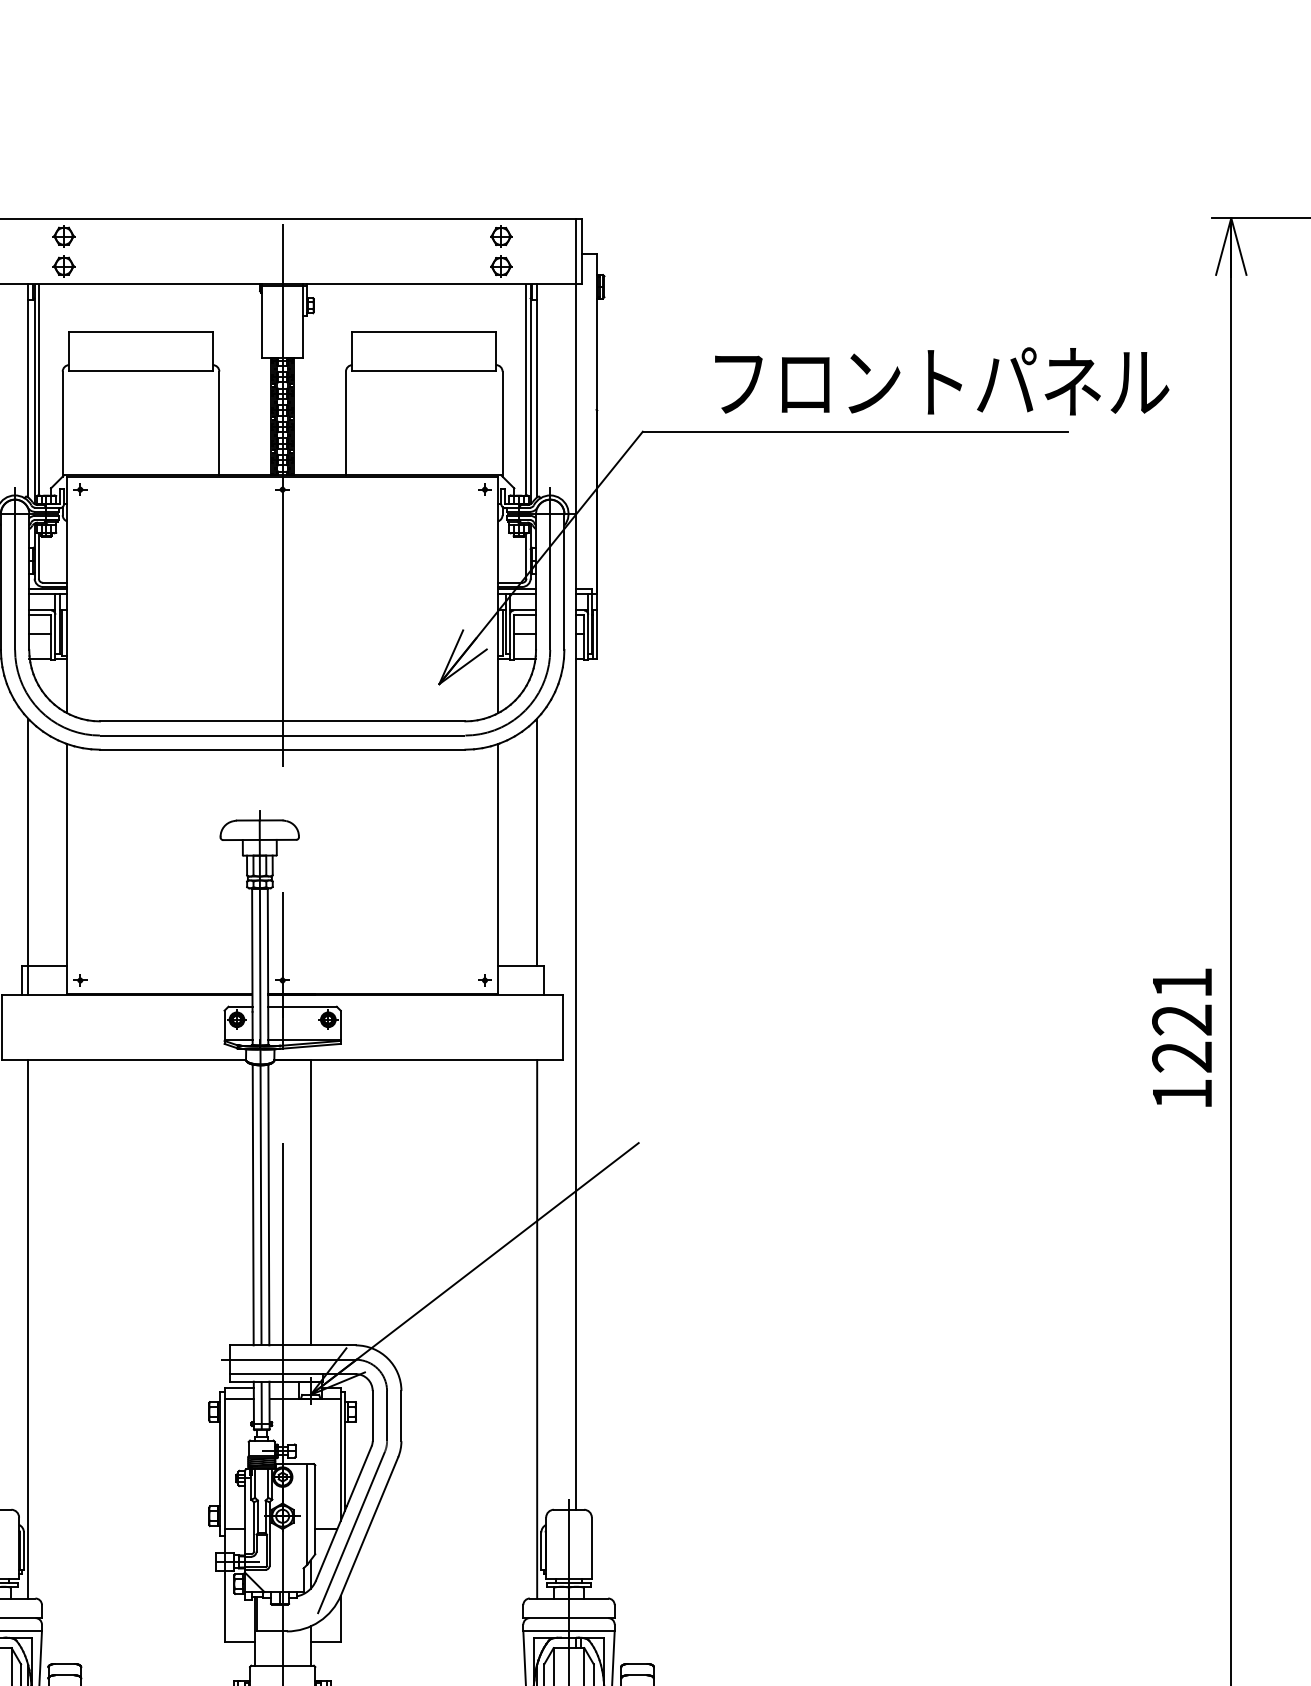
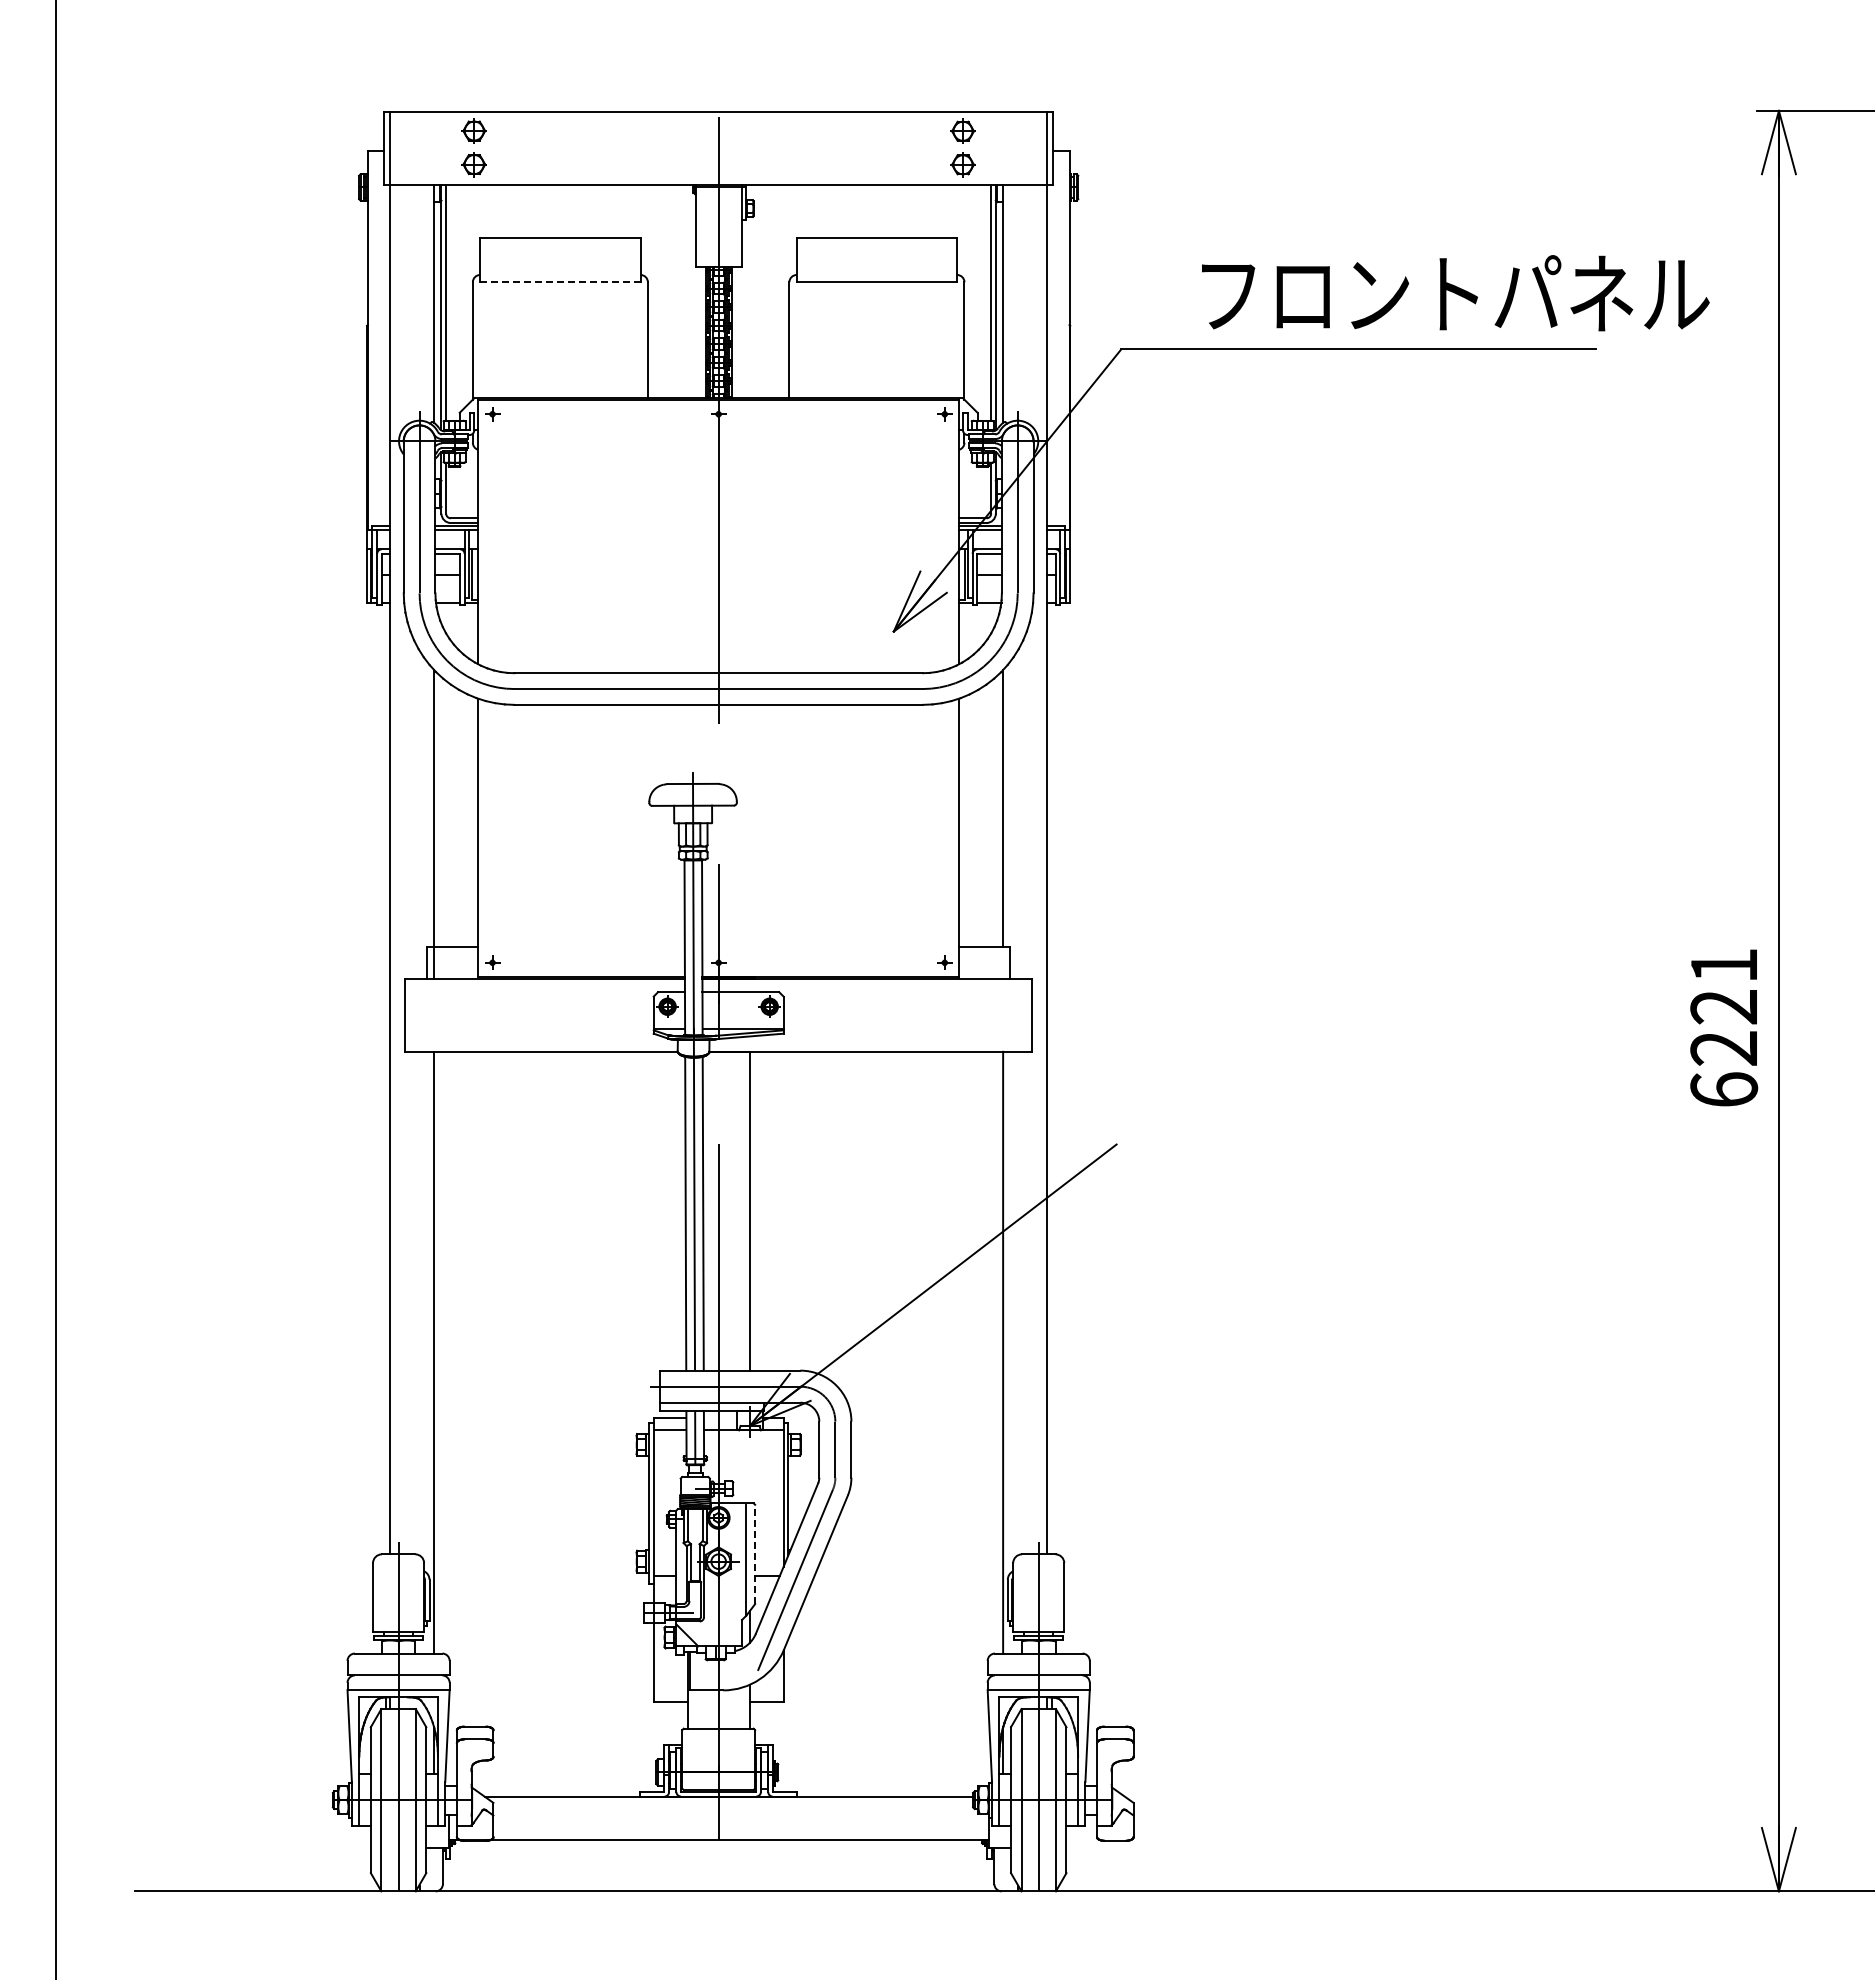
line: (141, 371) -> (560, 282), solid -> dashed
text: (1182, 1093) -> (1724, 1089), 1221 -> 6221
line: (315, 1509) -> (755, 1554), solid -> dashed

